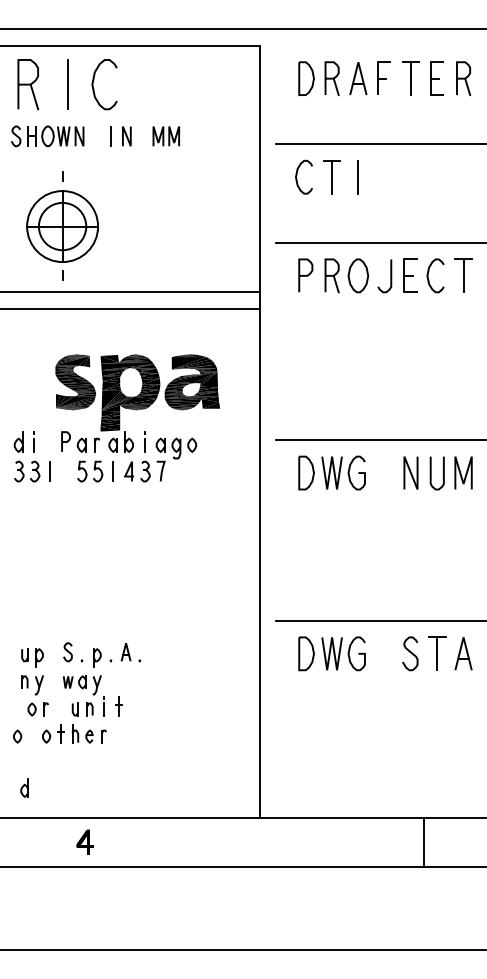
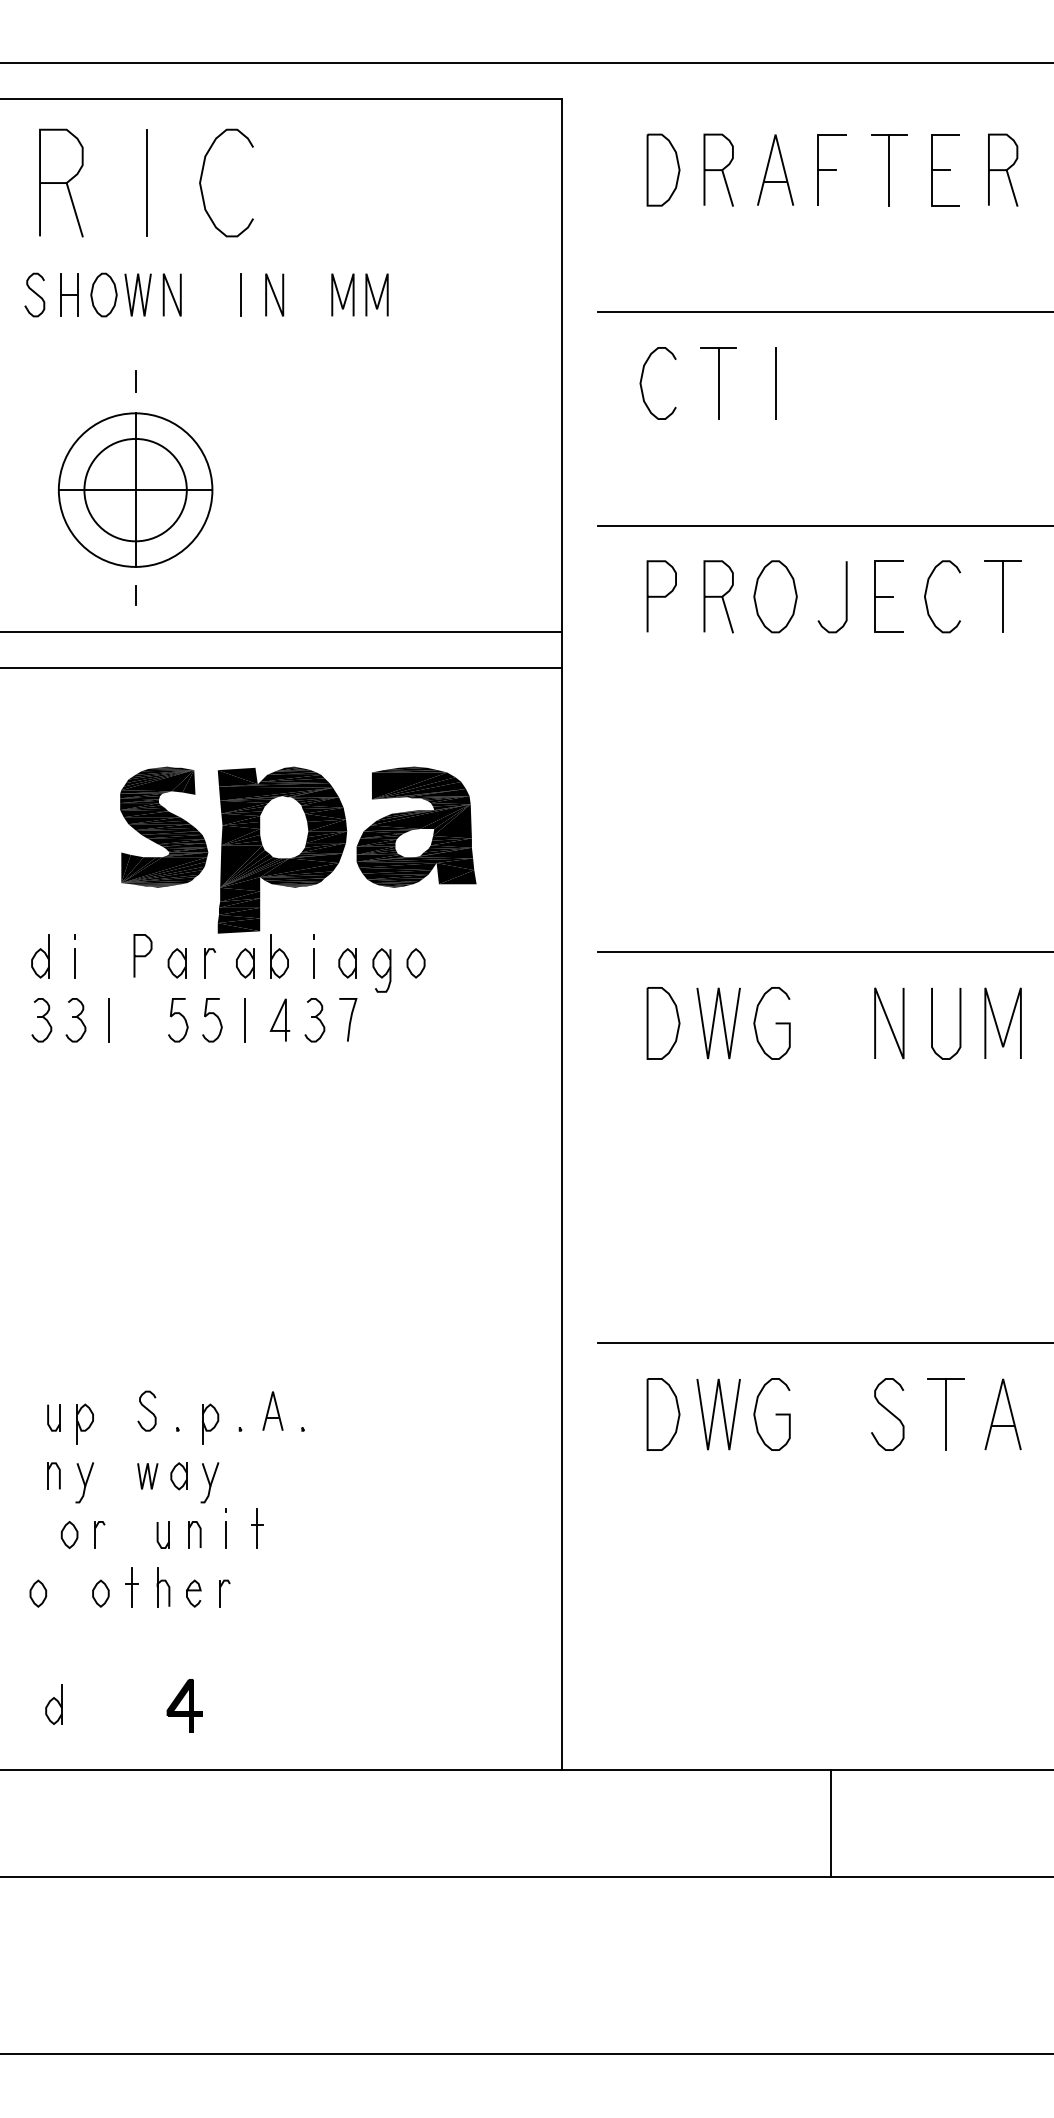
part: (84, 841) -> (183, 1703), moved
line: (424, 842) -> (832, 1822), moved

